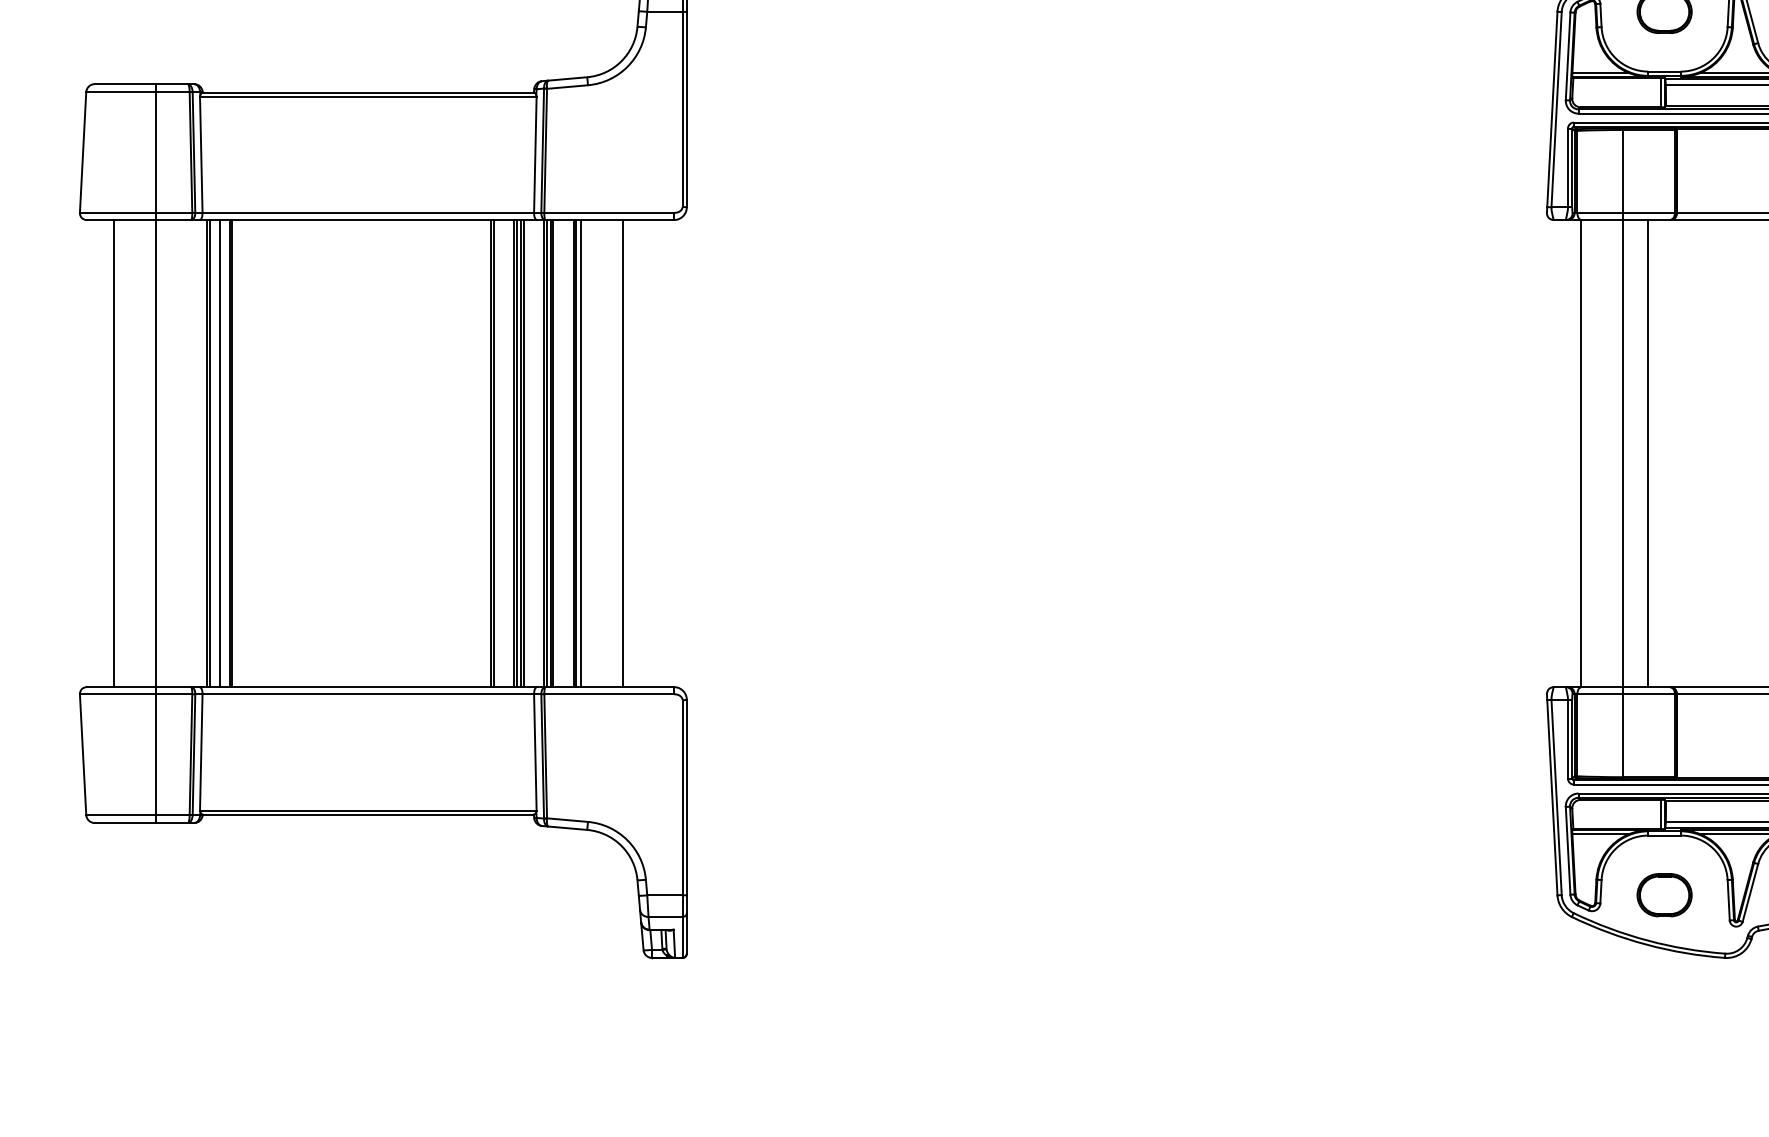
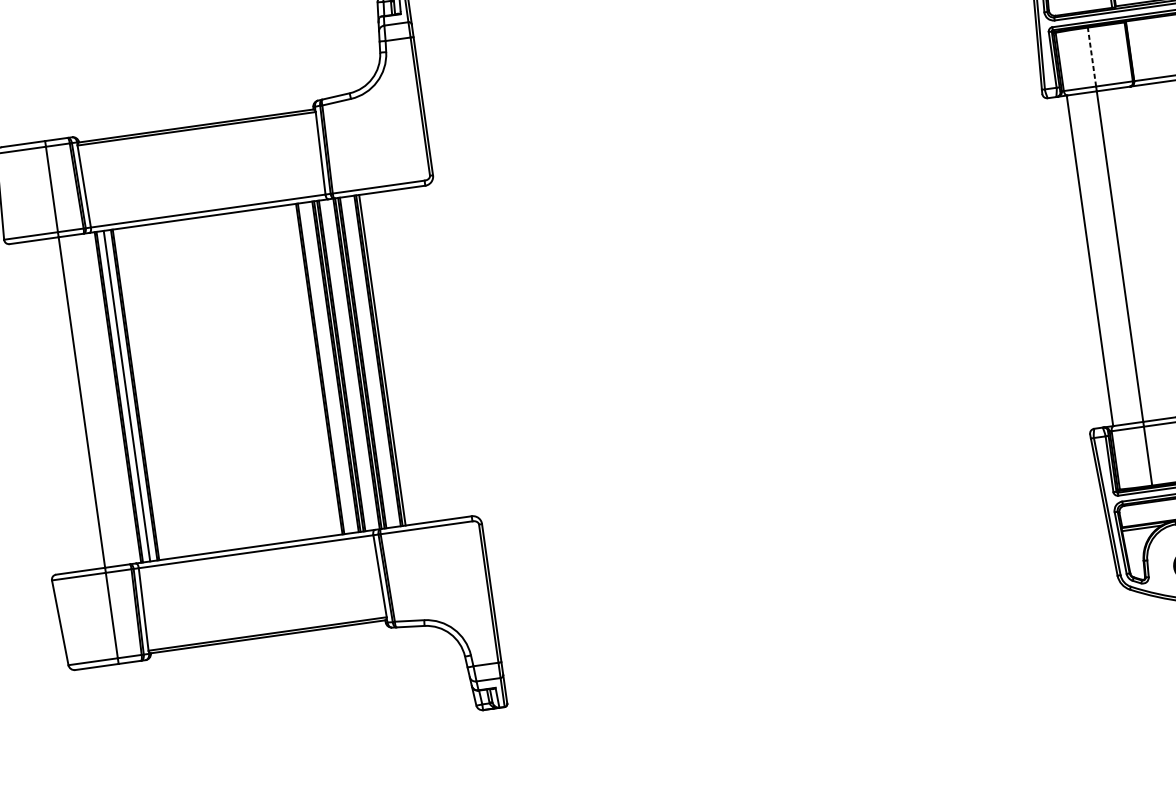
line: (1623, 171) -> (1092, 56), solid -> dashed
line: (113, 453) -> (51, 406), removed
line: (623, 453) -> (412, 355), removed
line: (1648, 453) -> (1138, 254), removed

